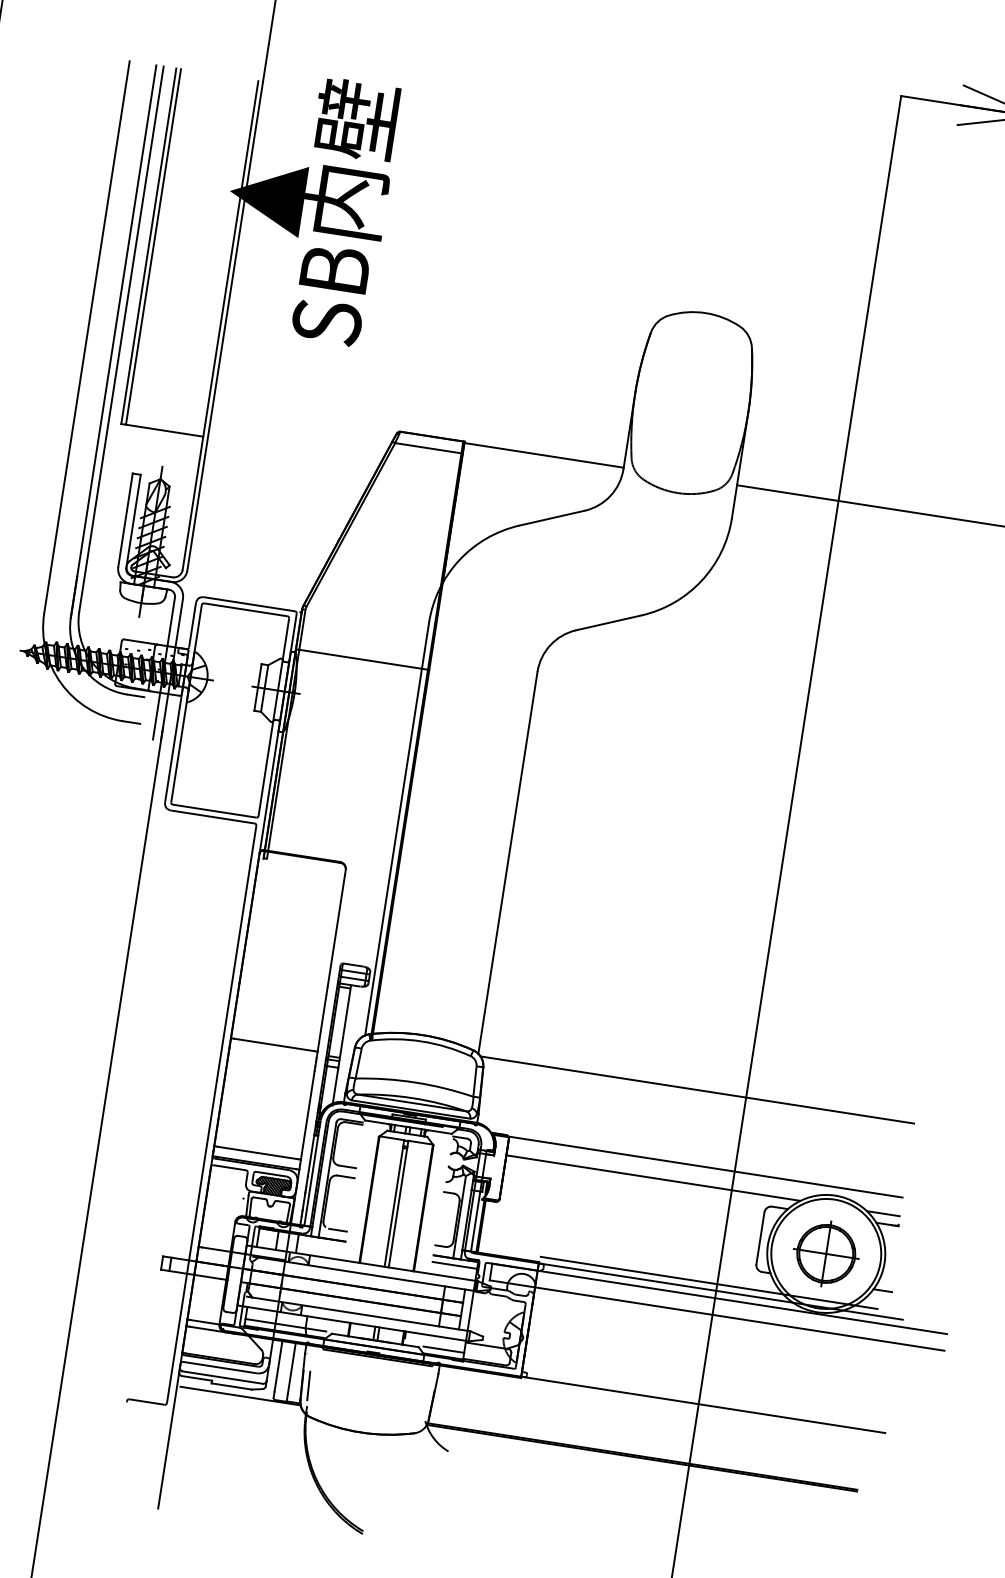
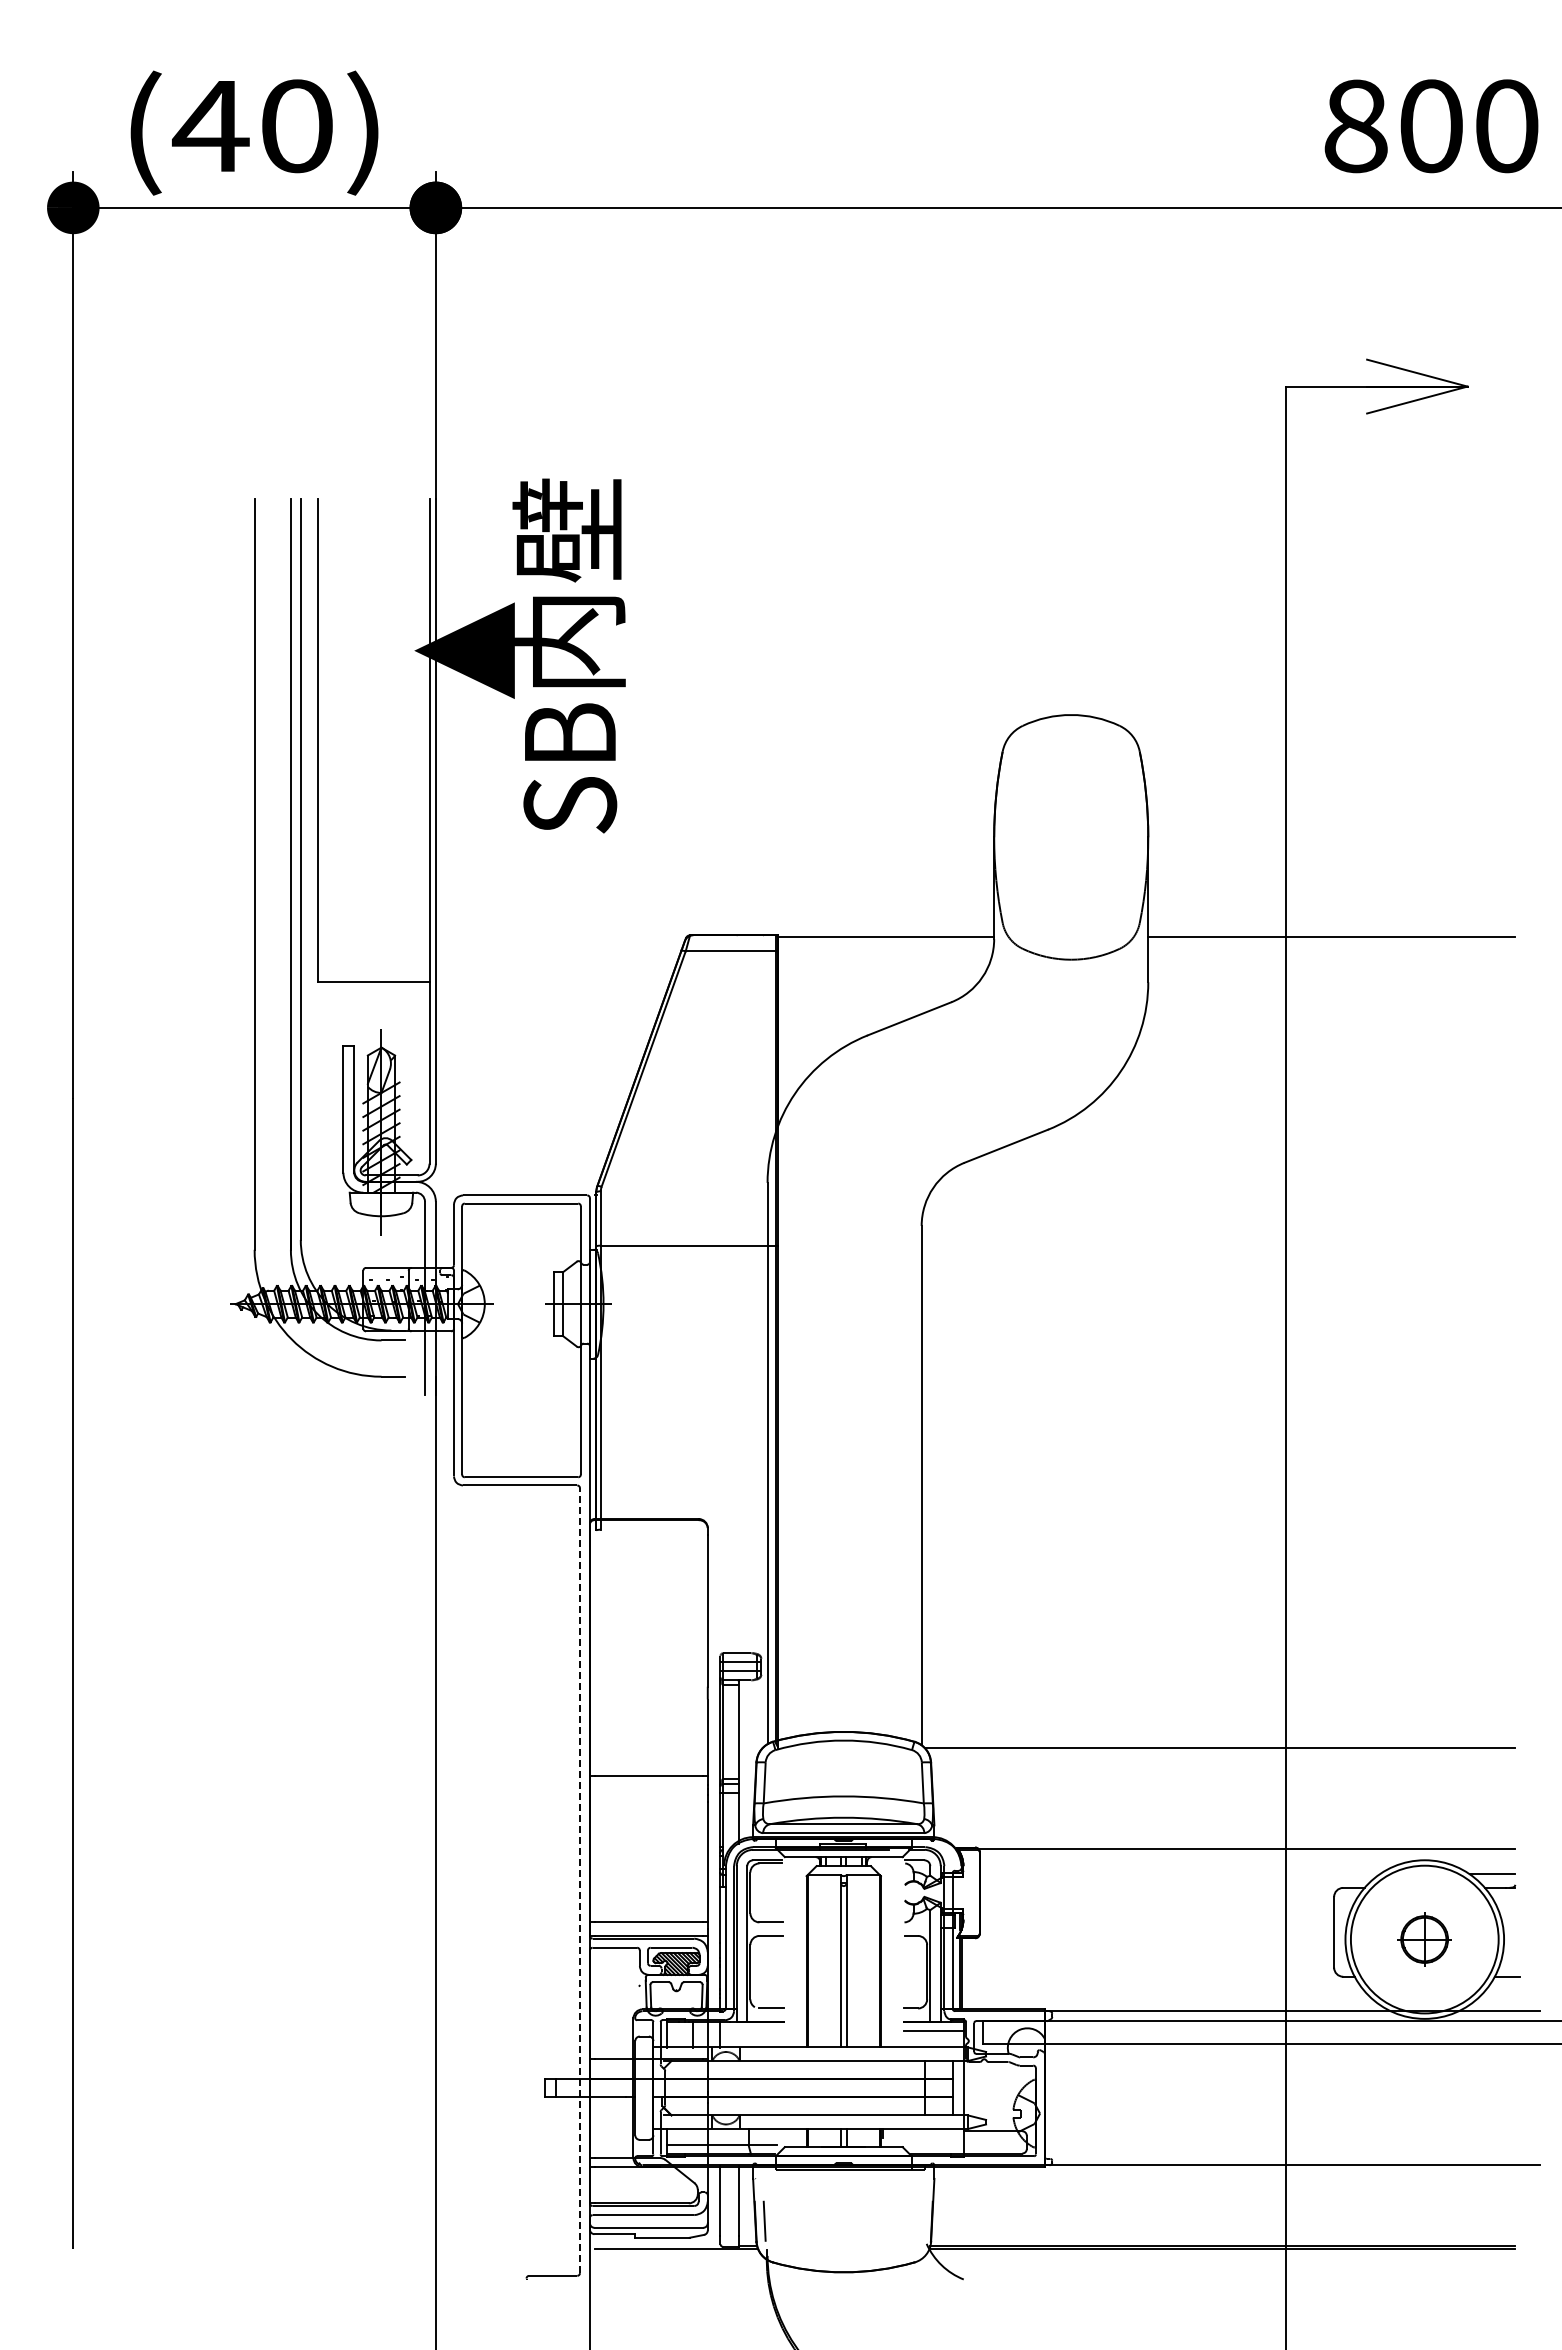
line: (153, 246) -> (324, 740), removed
line: (211, 1114) -> (579, 1880), solid -> dashed
line: (653, 1178) -> (1179, 1874), removed
part: (826, 1253) -> (1424, 1939), size x0.6
line: (721, 1285) -> (1291, 2002), removed
line: (443, 1349) -> (936, 2145), removed

